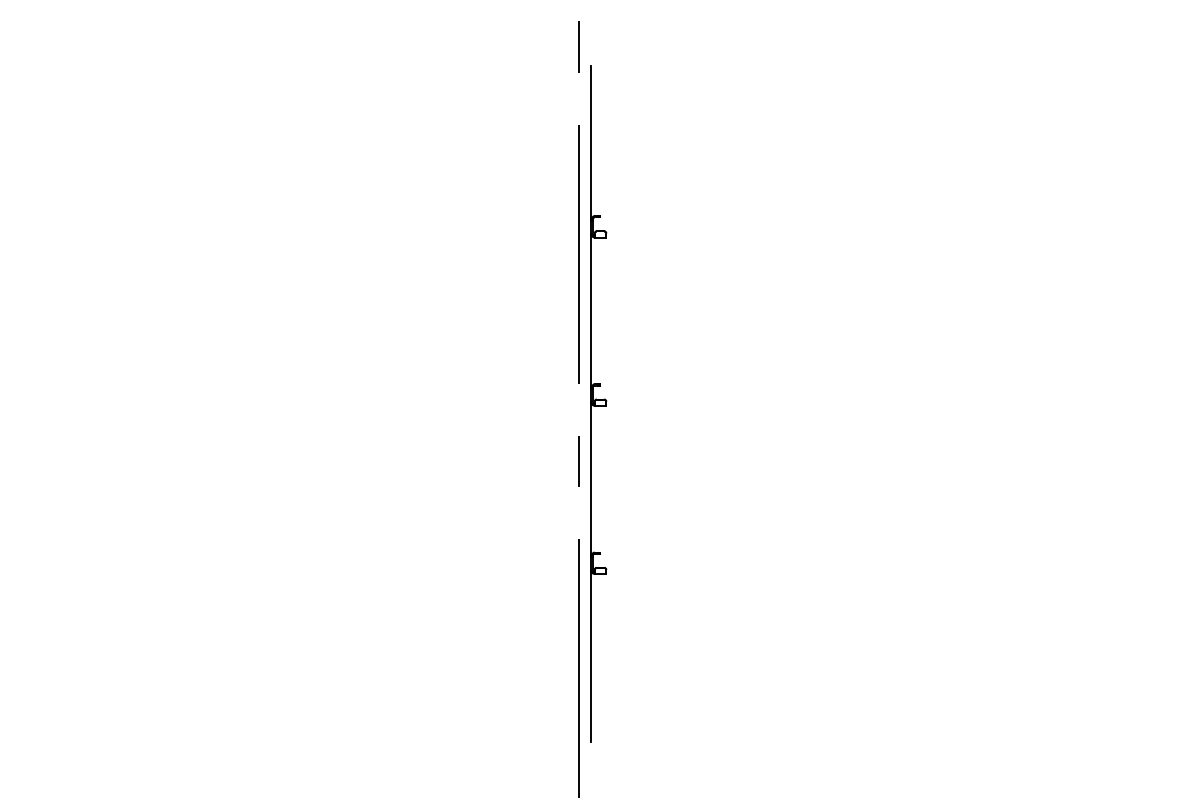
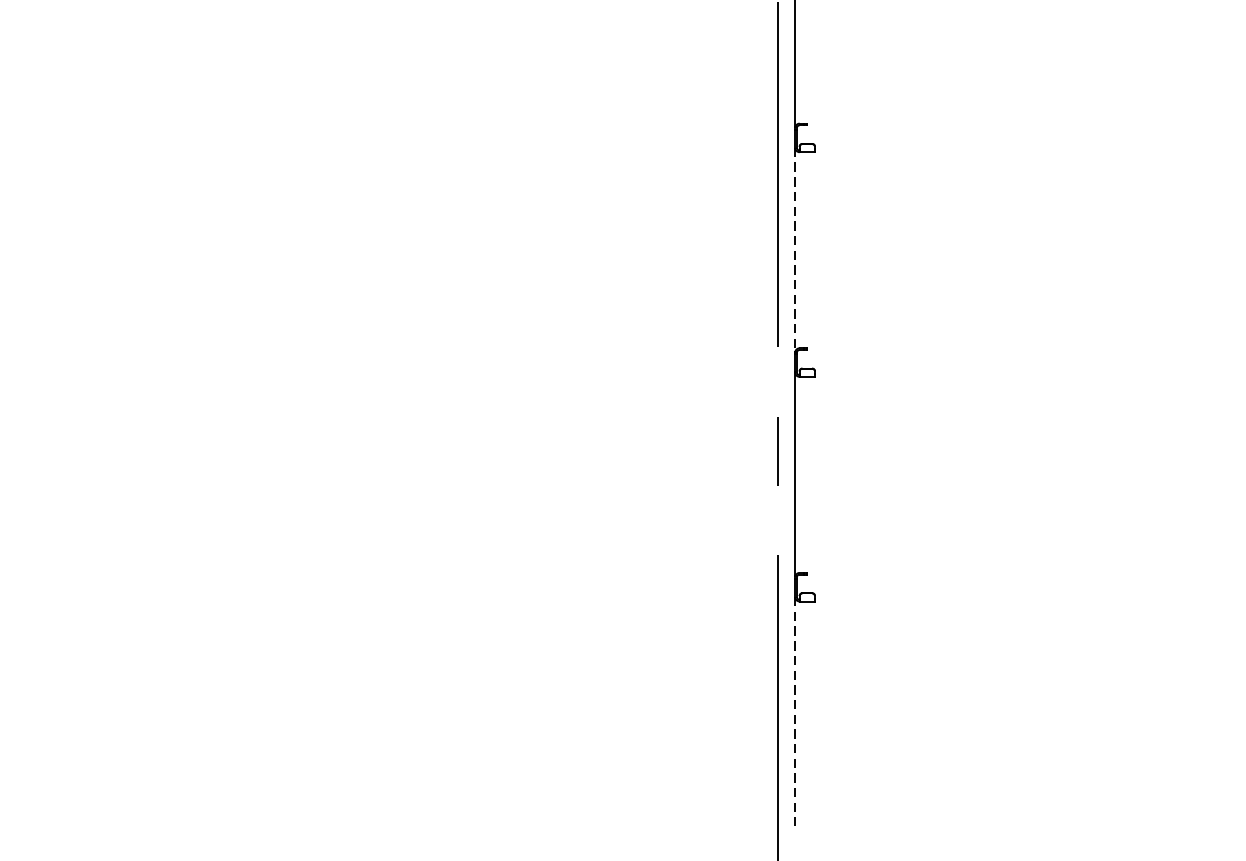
line: (591, 311) -> (795, 250), solid -> dashed
line: (591, 656) -> (795, 711), solid -> dashed

